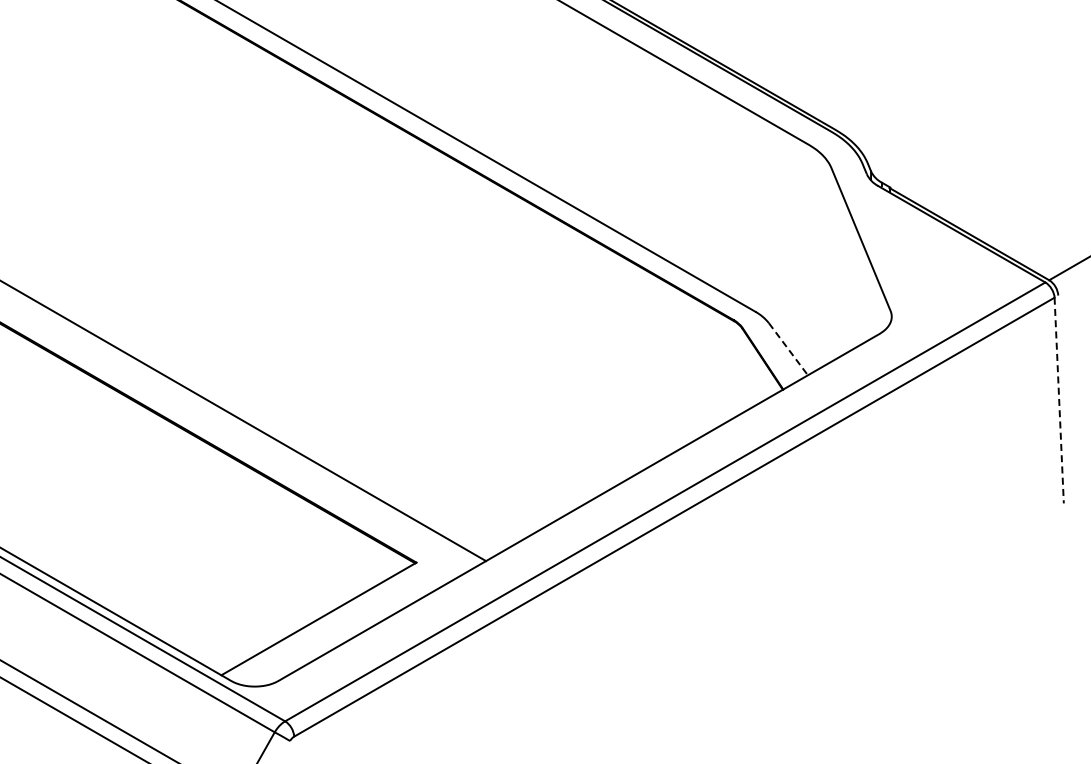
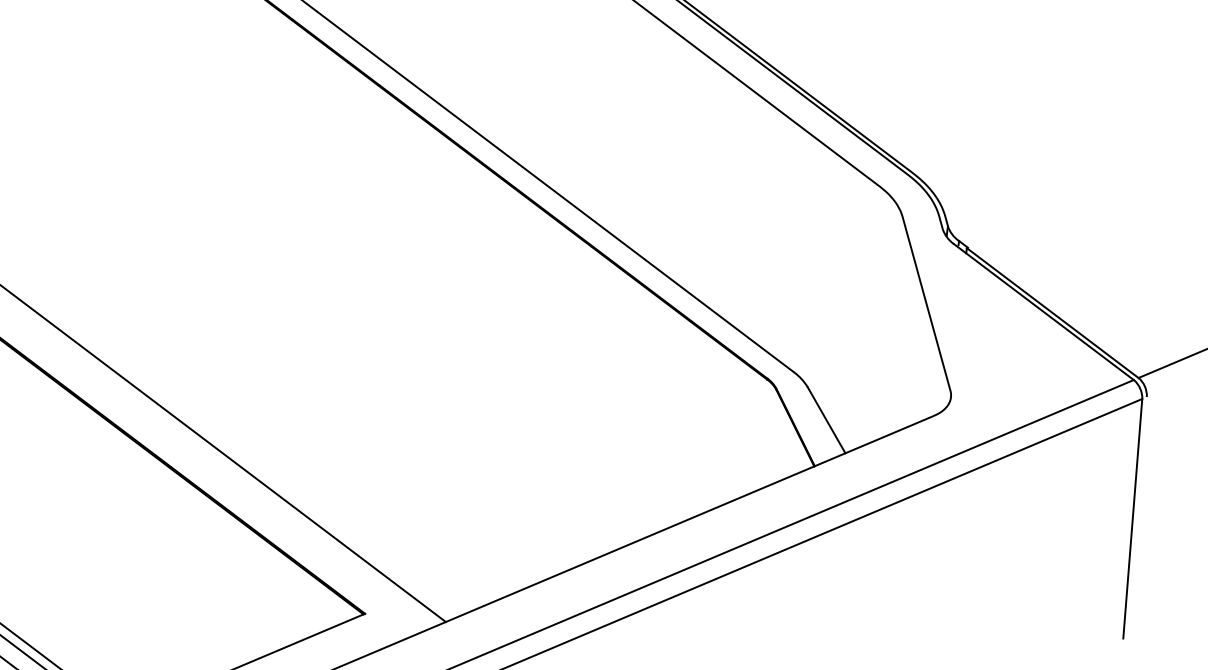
line: (788, 349) -> (826, 420), dashed -> solid
line: (1059, 400) -> (1133, 518), dashed -> solid

